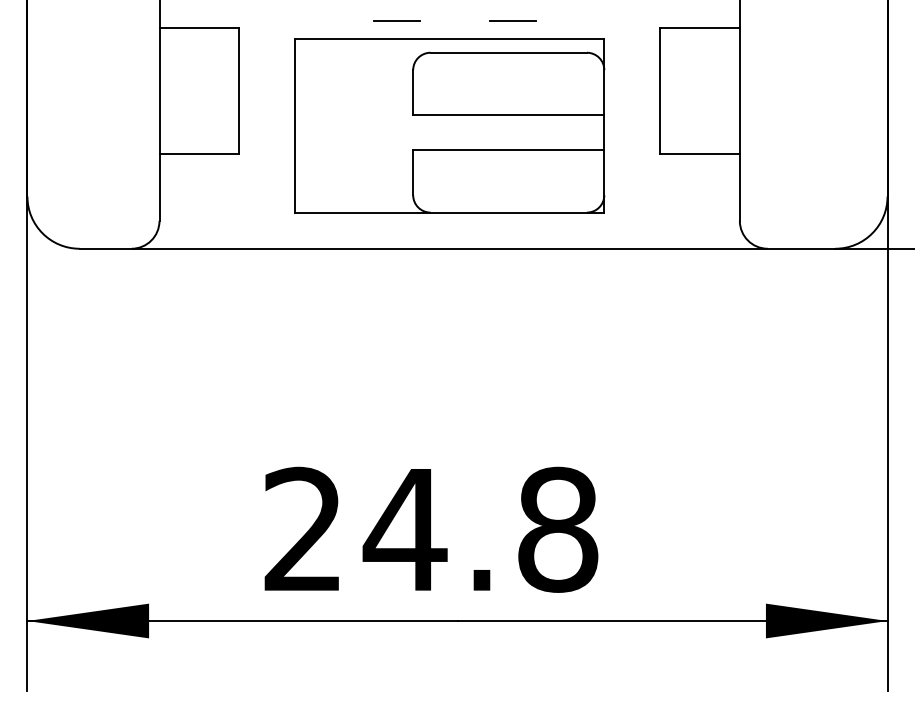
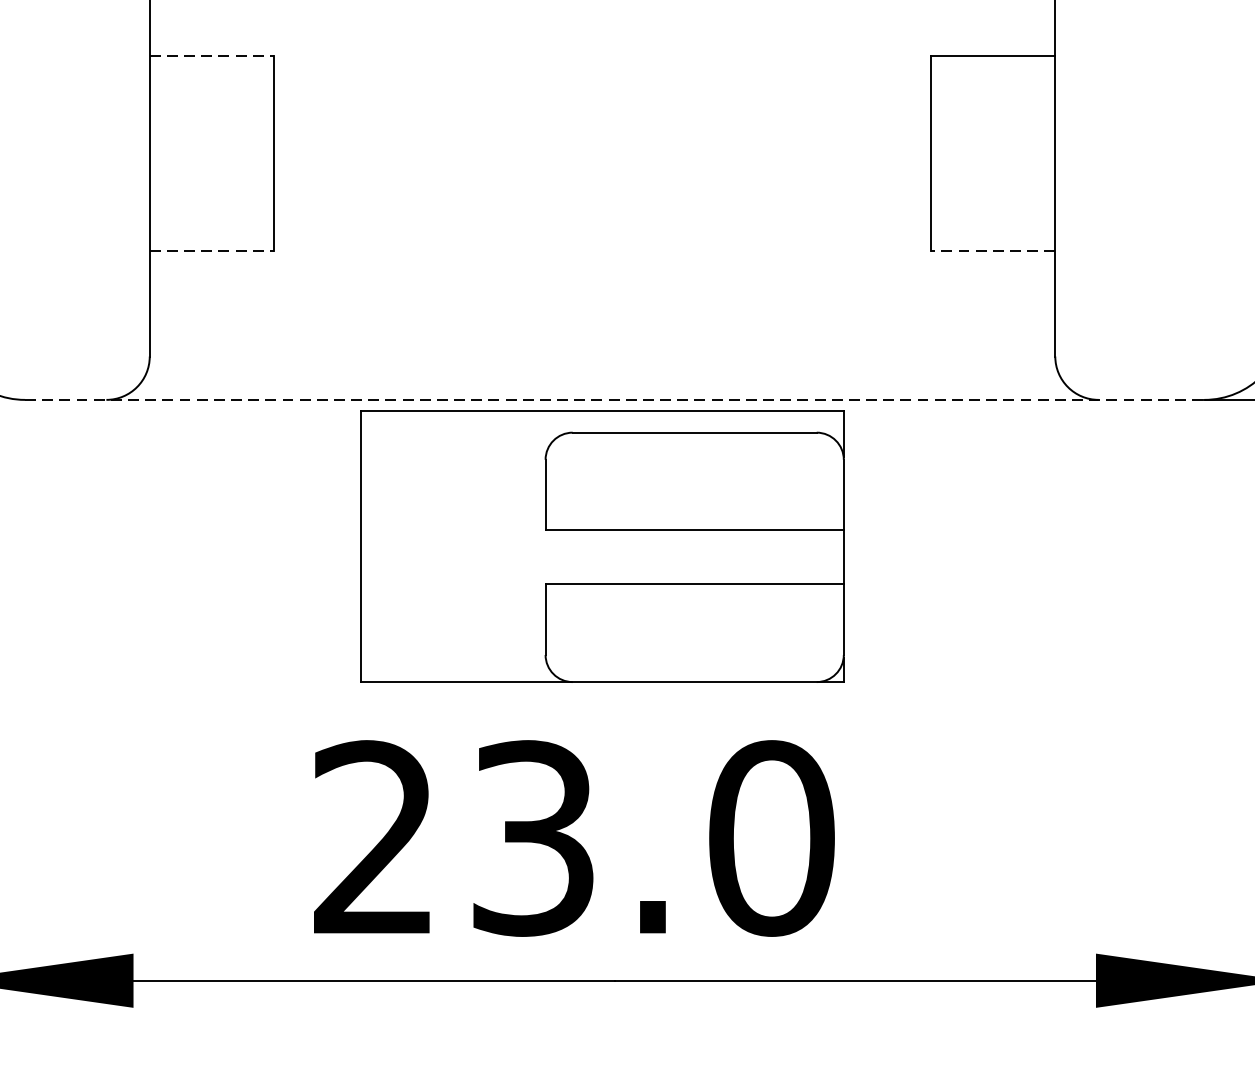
line: (396, 21) -> (519, 45), removed
line: (512, 21) -> (700, 45), removed
line: (199, 28) -> (212, 56), solid -> dashed
part: (449, 125) -> (602, 546), moved
line: (199, 153) -> (212, 251), solid -> dashed
line: (699, 153) -> (992, 251), solid -> dashed
line: (457, 248) -> (614, 399), solid -> dashed
text: (480, 529) -> (650, 837), 24.8 -> 23.0

